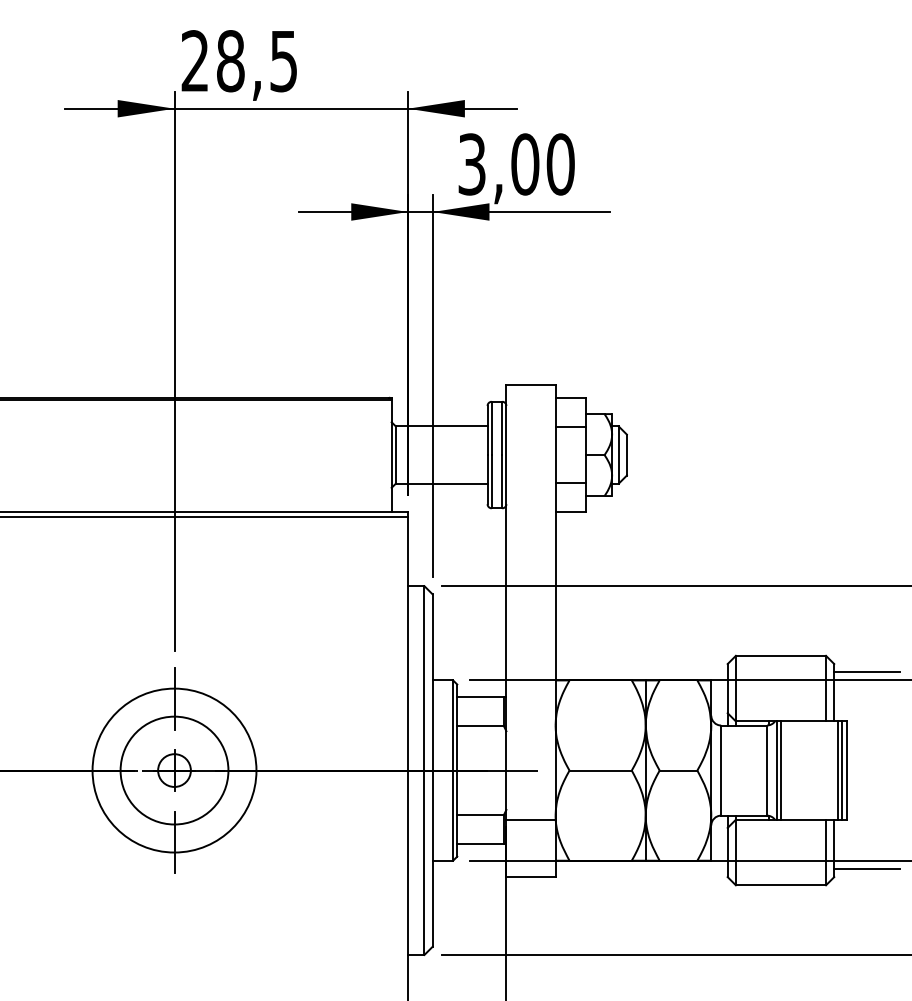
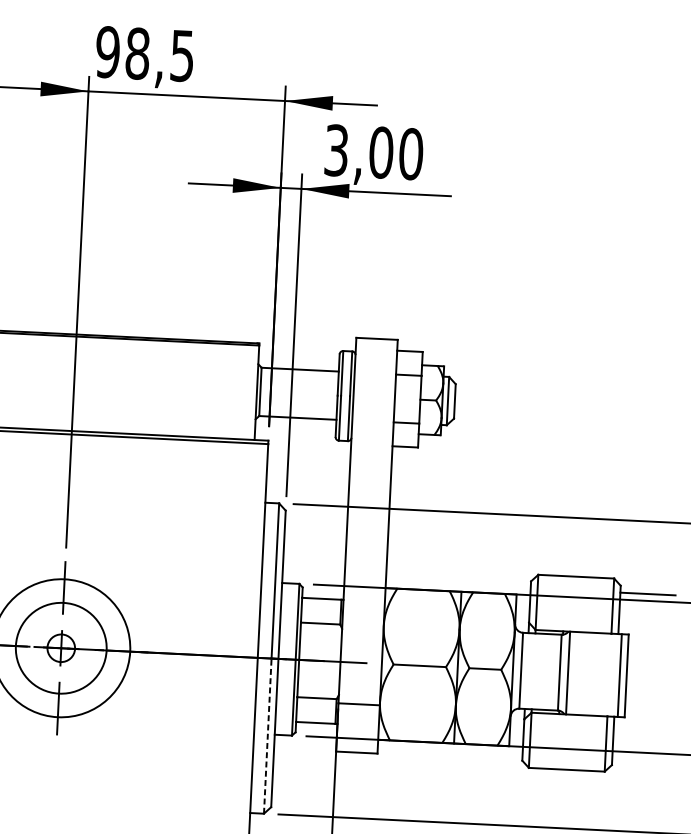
text: (195, 61) -> (108, 52), 28,5 -> 98,5
line: (780, 770) -> (571, 673), removed
line: (842, 770) -> (623, 675), removed
line: (424, 862) -> (267, 735), solid -> dashed
line: (866, 868) -> (639, 759), removed

